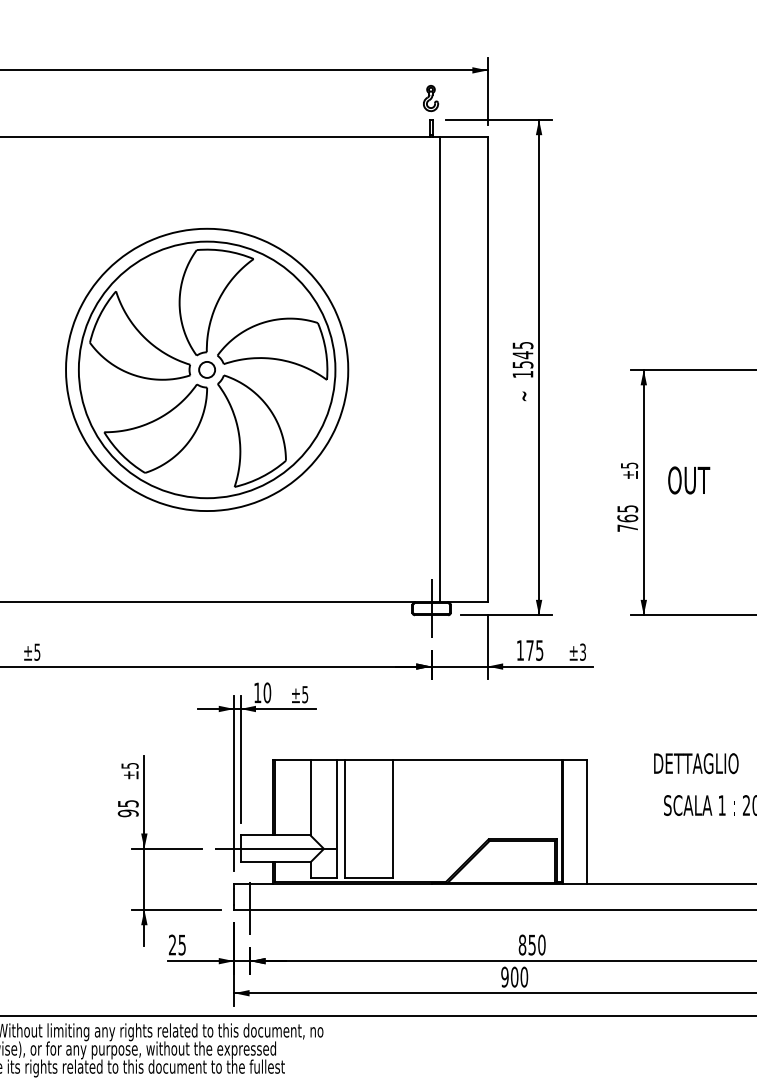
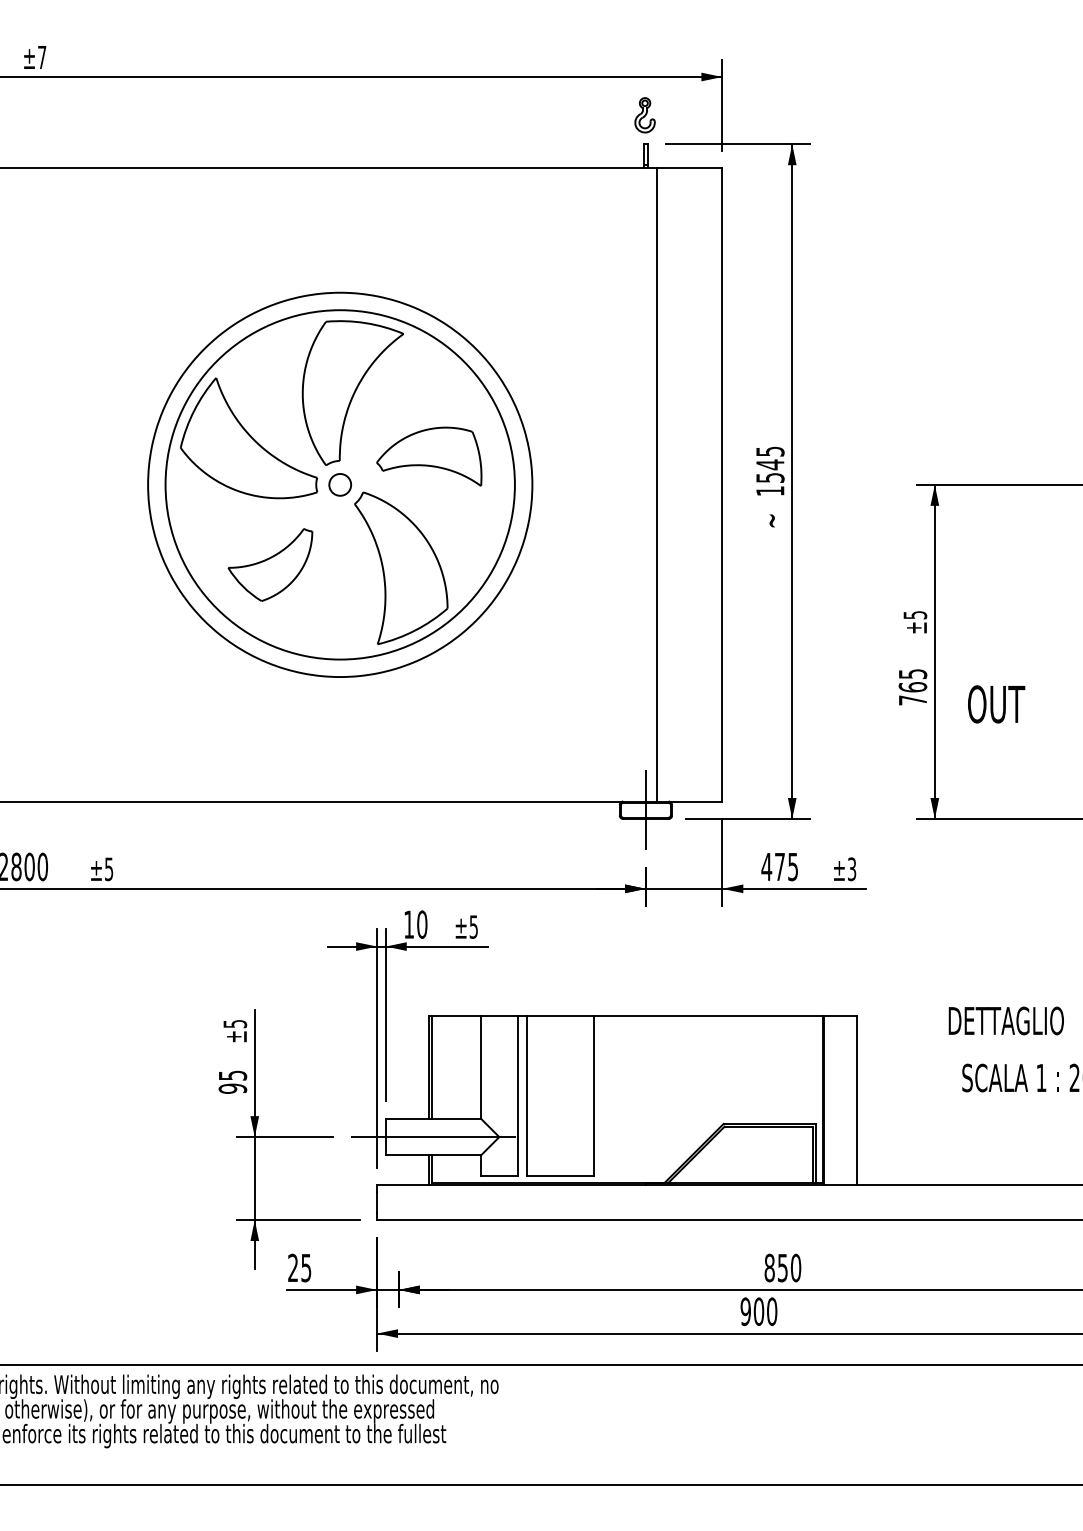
part: (271, 349) -> (428, 456), size x0.7
part: (155, 428) -> (270, 564), size x0.6
text: (689, 480) -> (996, 704), moved
text: (520, 650) -> (766, 866), 175 -> 475
line: (249, 908) -> (398, 1218), removed

